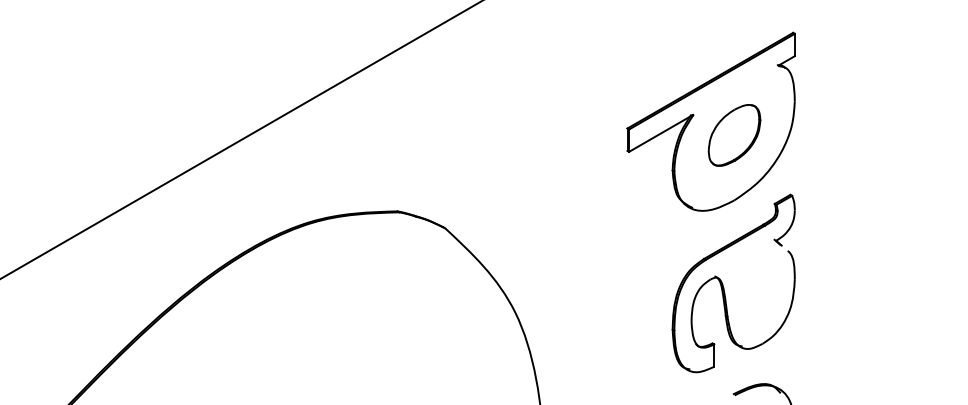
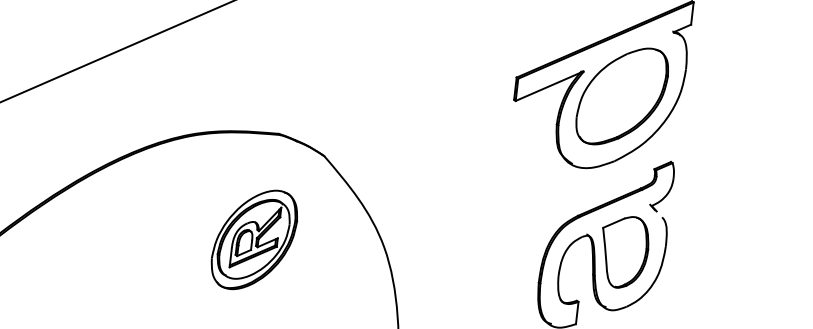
part: (734, 135) -> (622, 96), size x1.67
part: (753, 289) -> (623, 251), added
part: (385, 319) -> (254, 239), added

